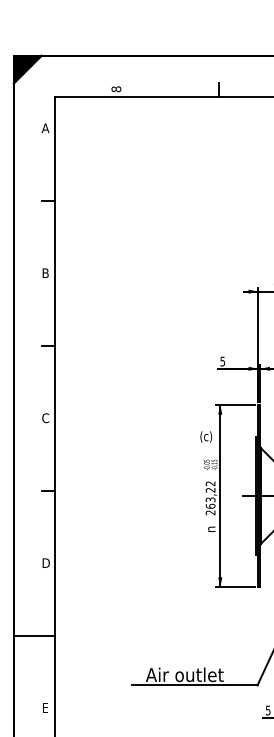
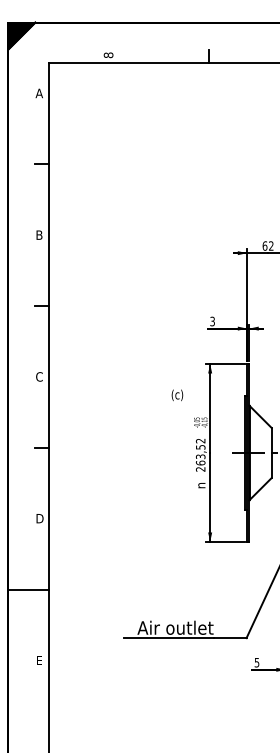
text: (222, 360) -> (212, 320), 5 -> 3
text: (206, 437) -> (177, 395), moved
text: (210, 490) -> (200, 447), 263,22 -> 263,52

